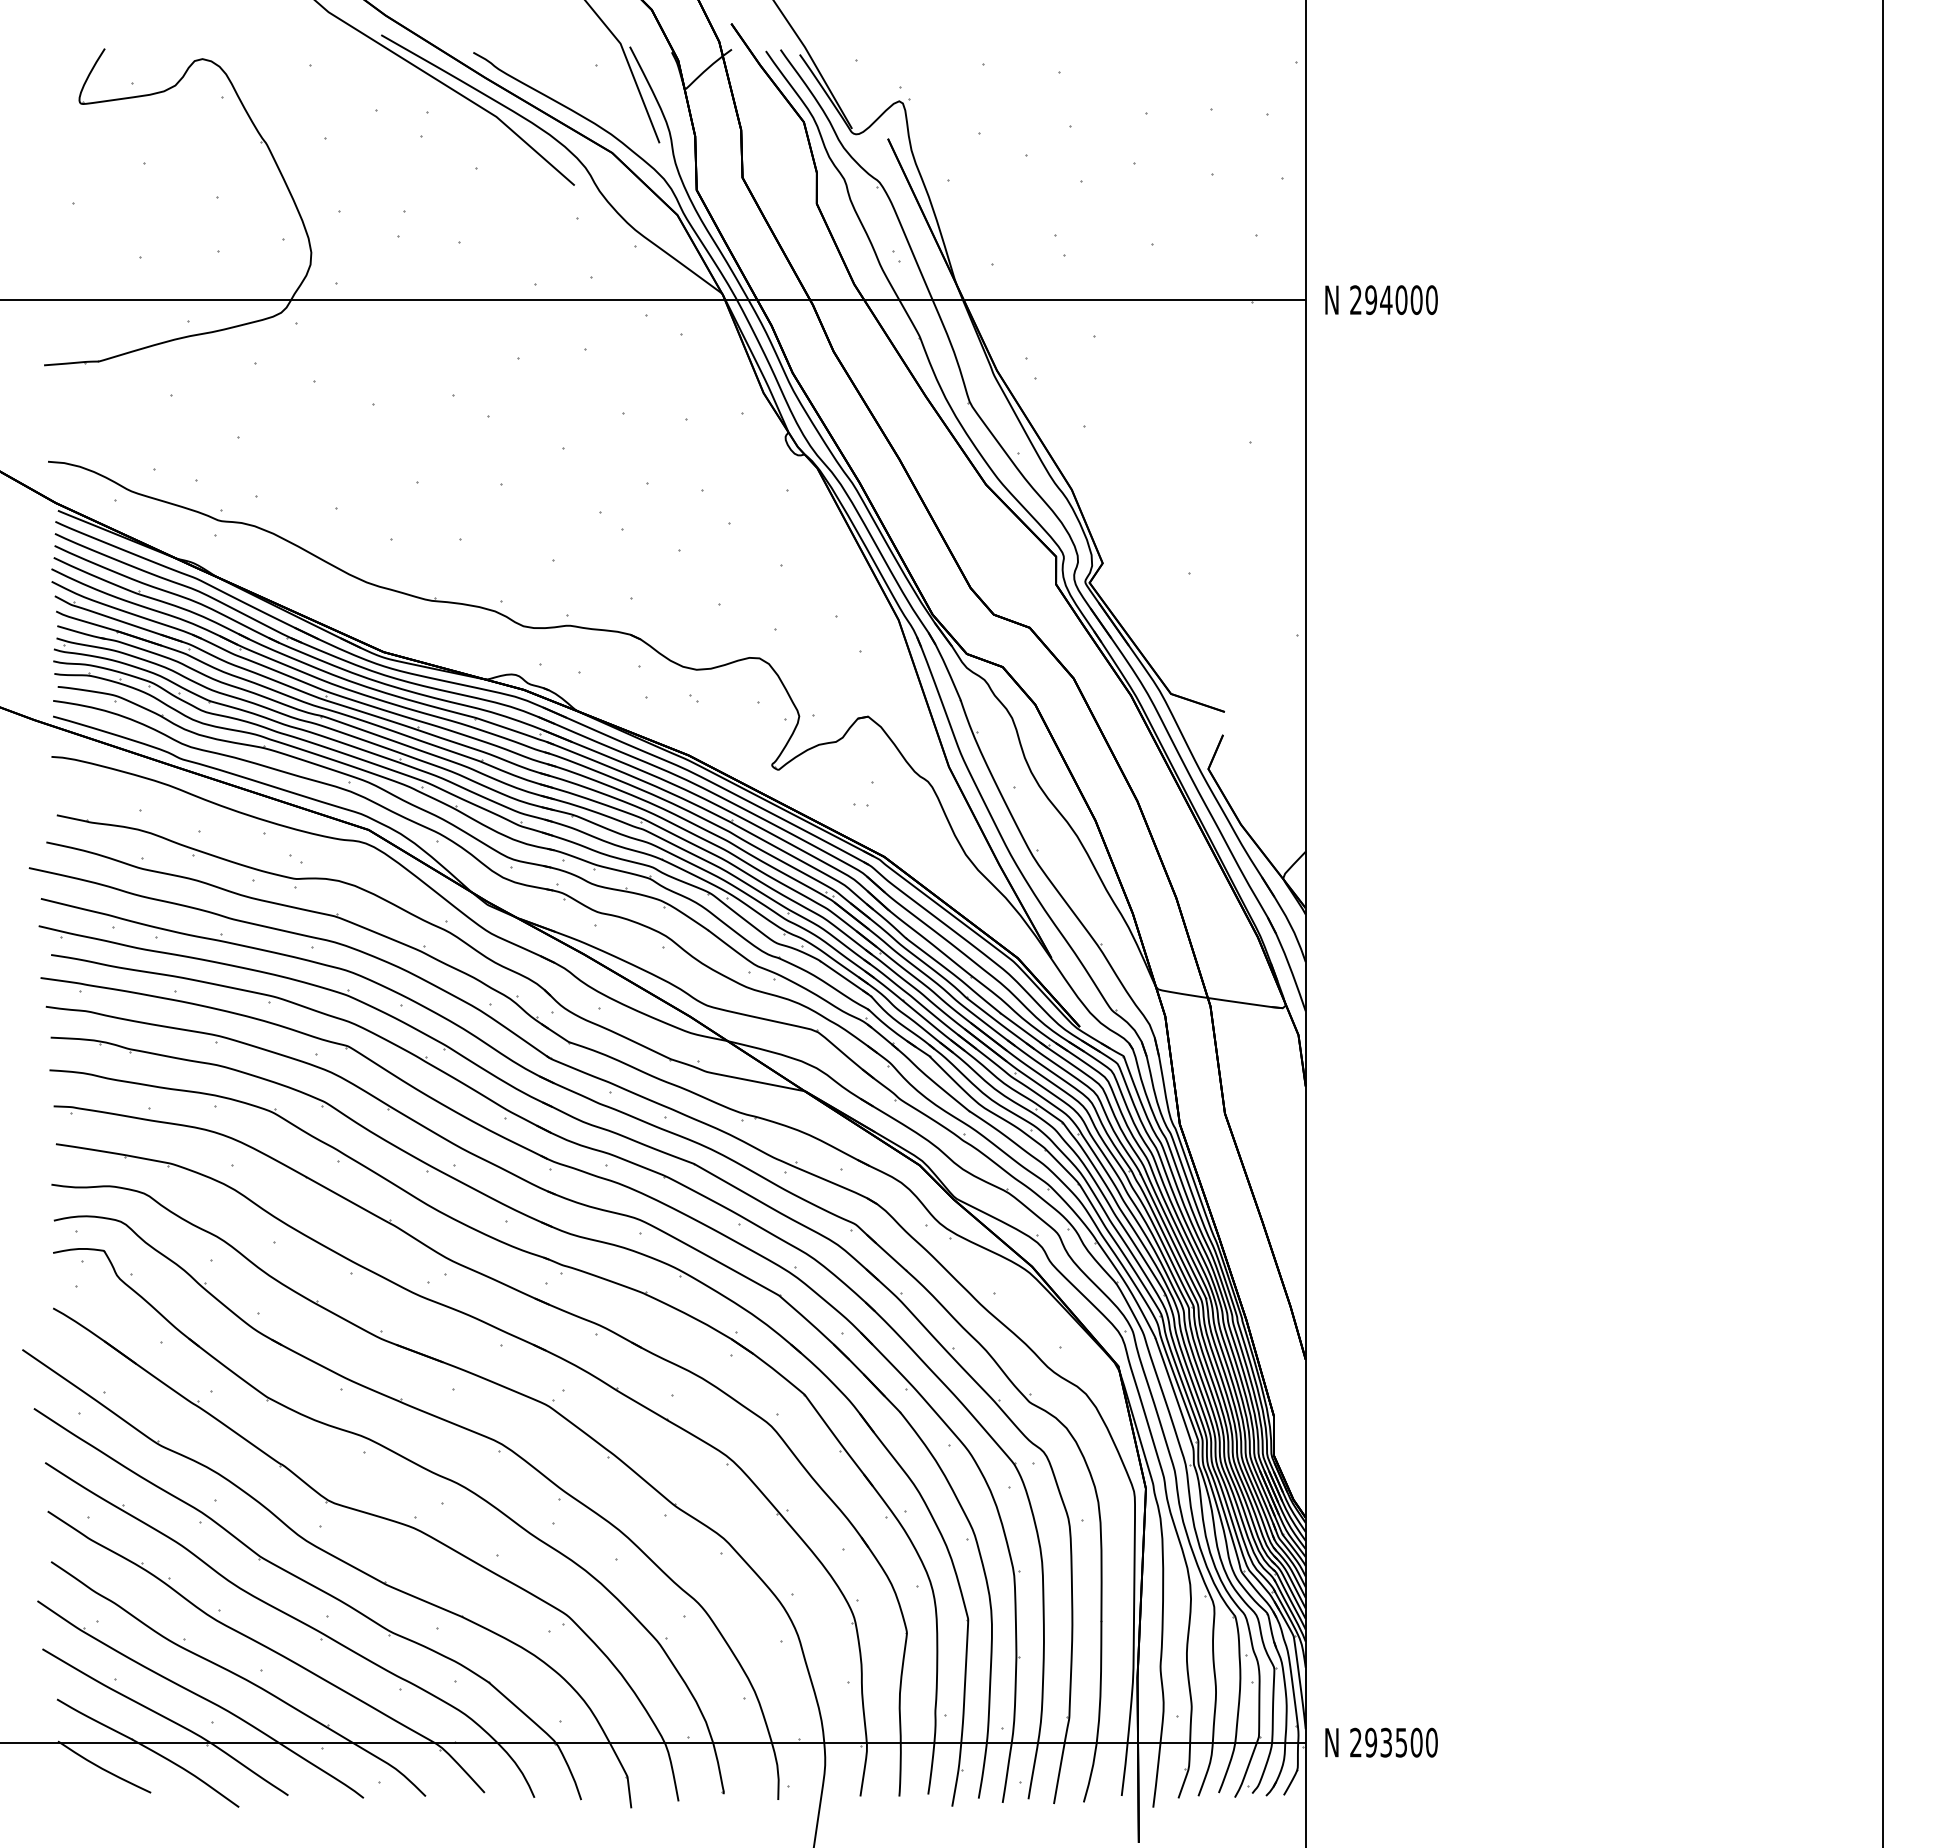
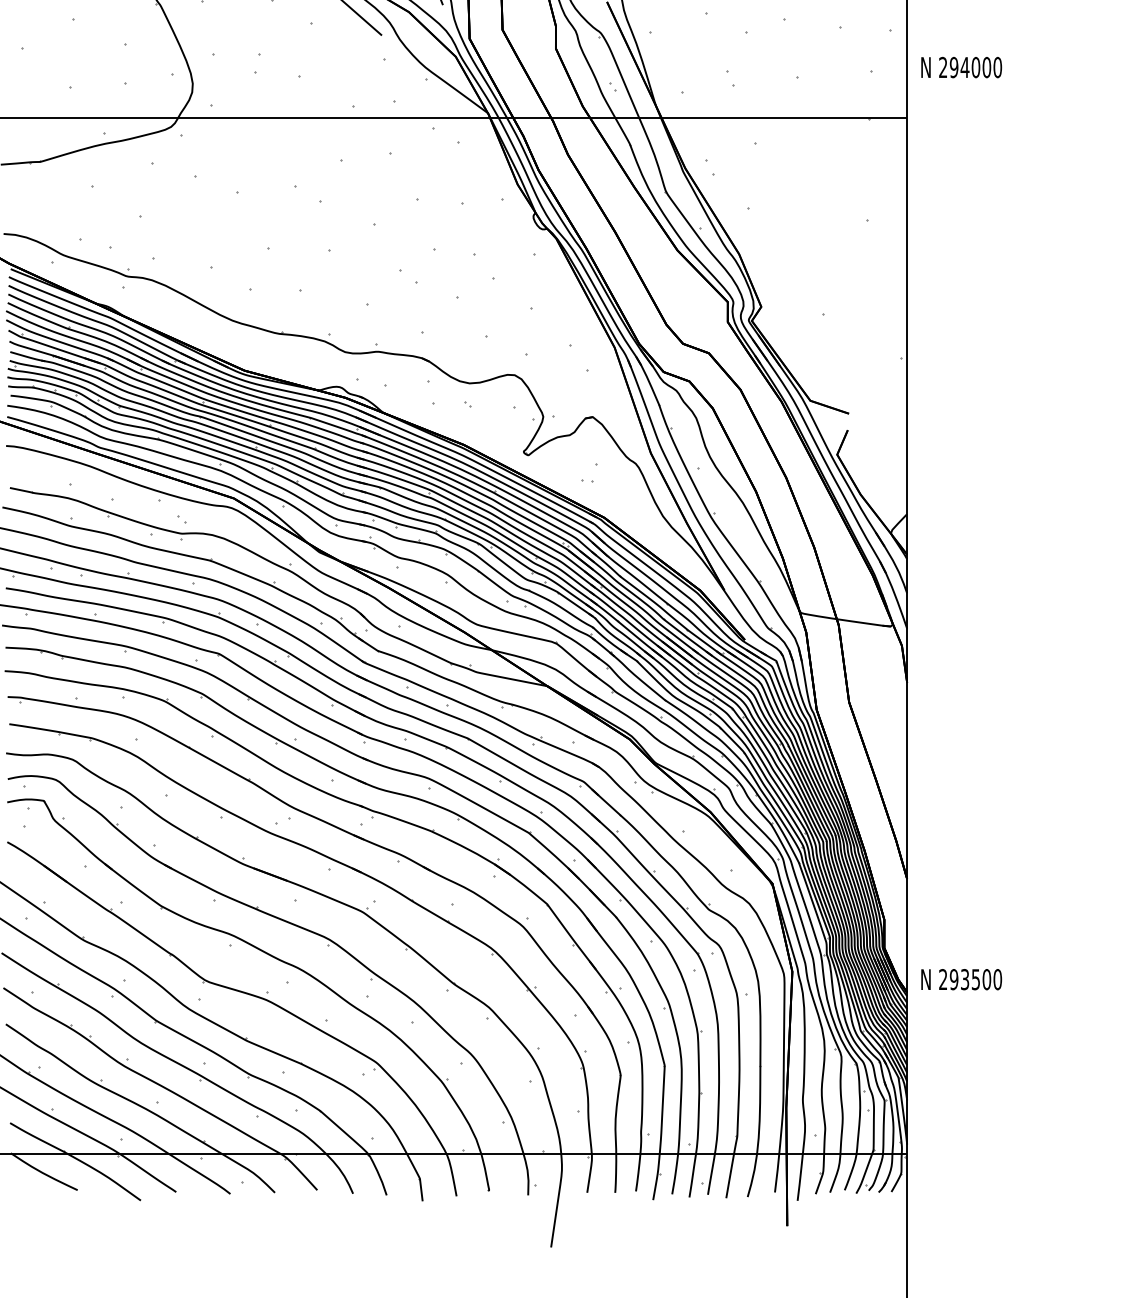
text: (1381, 299) -> (961, 67), moved
text: (1381, 1742) -> (961, 979), moved

